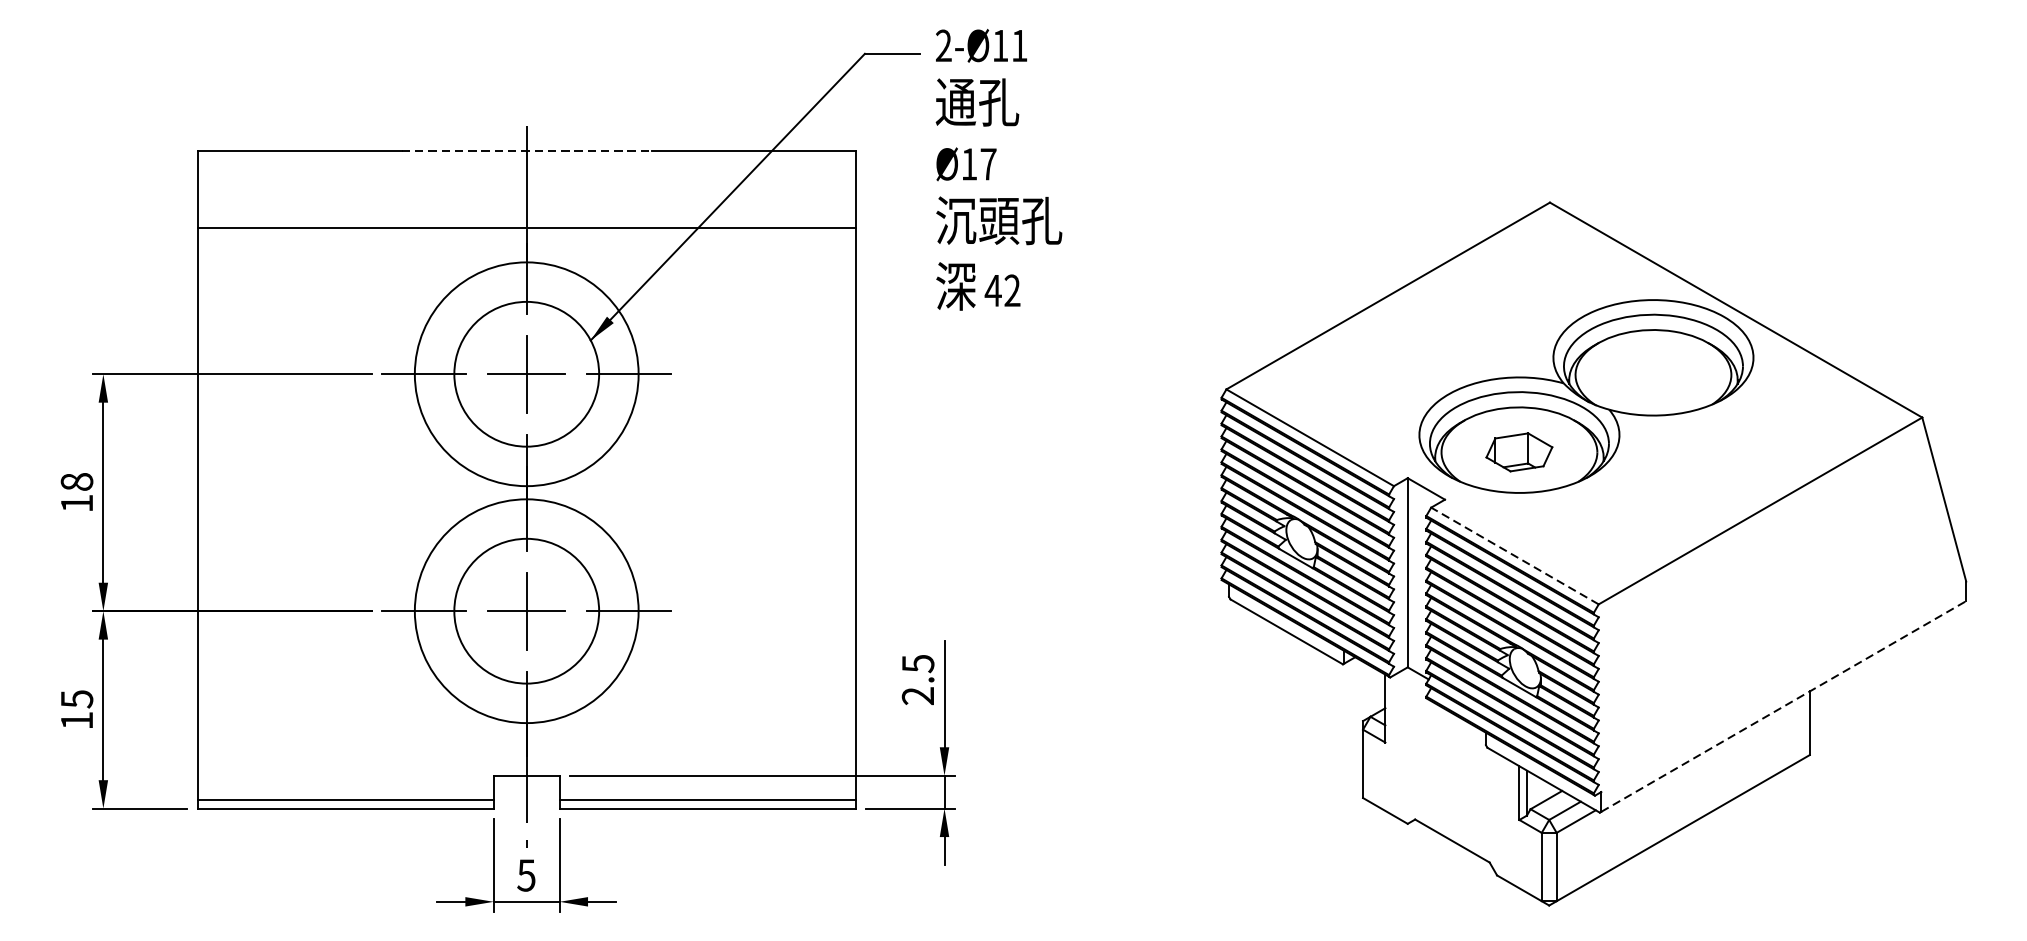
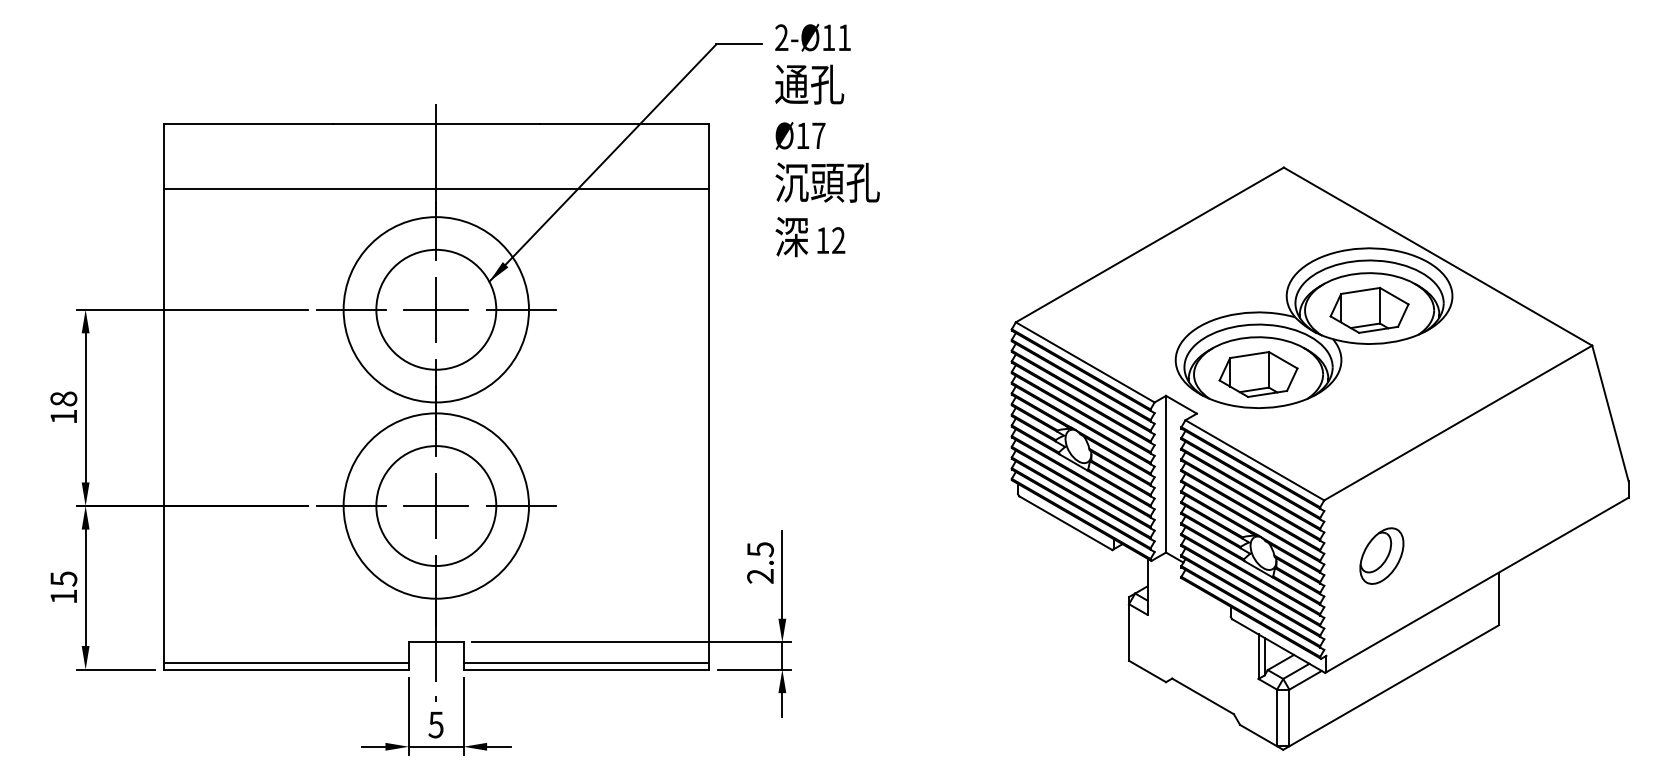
line: (526, 150) -> (436, 124), dashed -> solid
text: (992, 290) -> (822, 240), 42 -> 12
part: (1653, 373) -> (1369, 309), added
part: (1519, 452) -> (1258, 374), size x1.43
line: (1514, 556) -> (1254, 460), dashed -> solid
part: (1667, 670) -> (1381, 555), added
line: (1783, 705) -> (1477, 584), dashed -> solid

